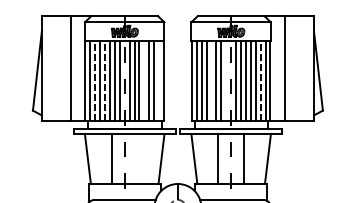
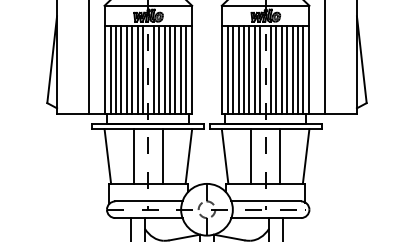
line: (94, 80) -> (115, 69), dashed -> solid
line: (104, 80) -> (126, 69), dashed -> solid
line: (261, 80) -> (298, 69), dashed -> solid
line: (143, 81) -> (169, 70), added
line: (159, 81) -> (186, 70), added
line: (211, 81) -> (244, 70), added
line: (226, 81) -> (260, 70), added
line: (137, 159) -> (162, 156), added

